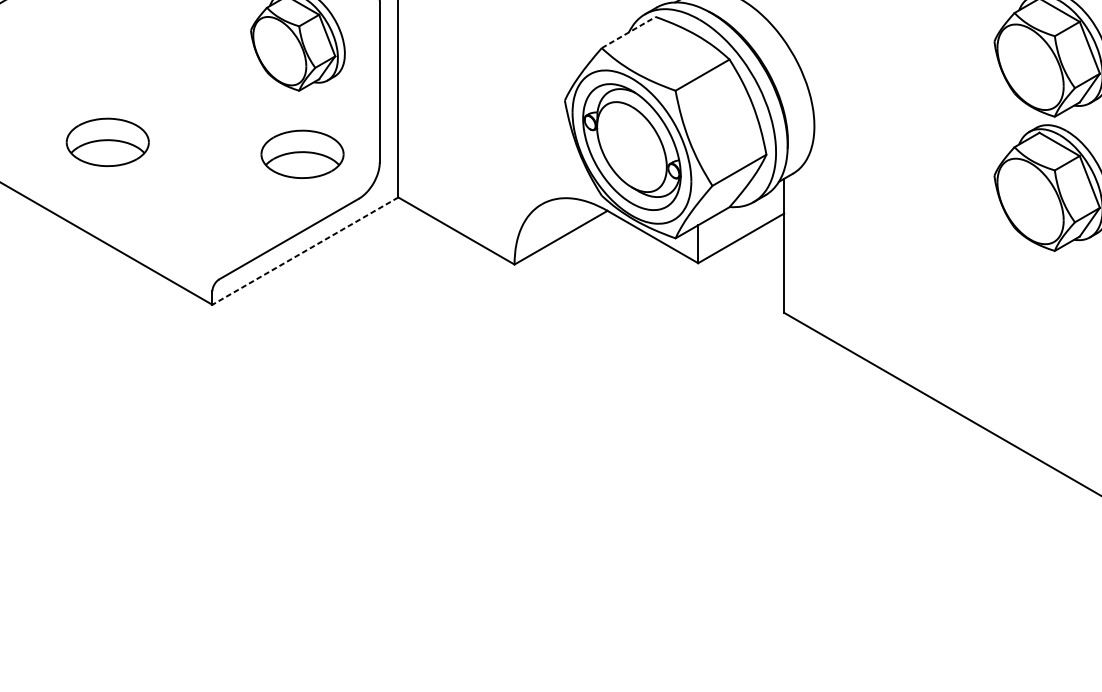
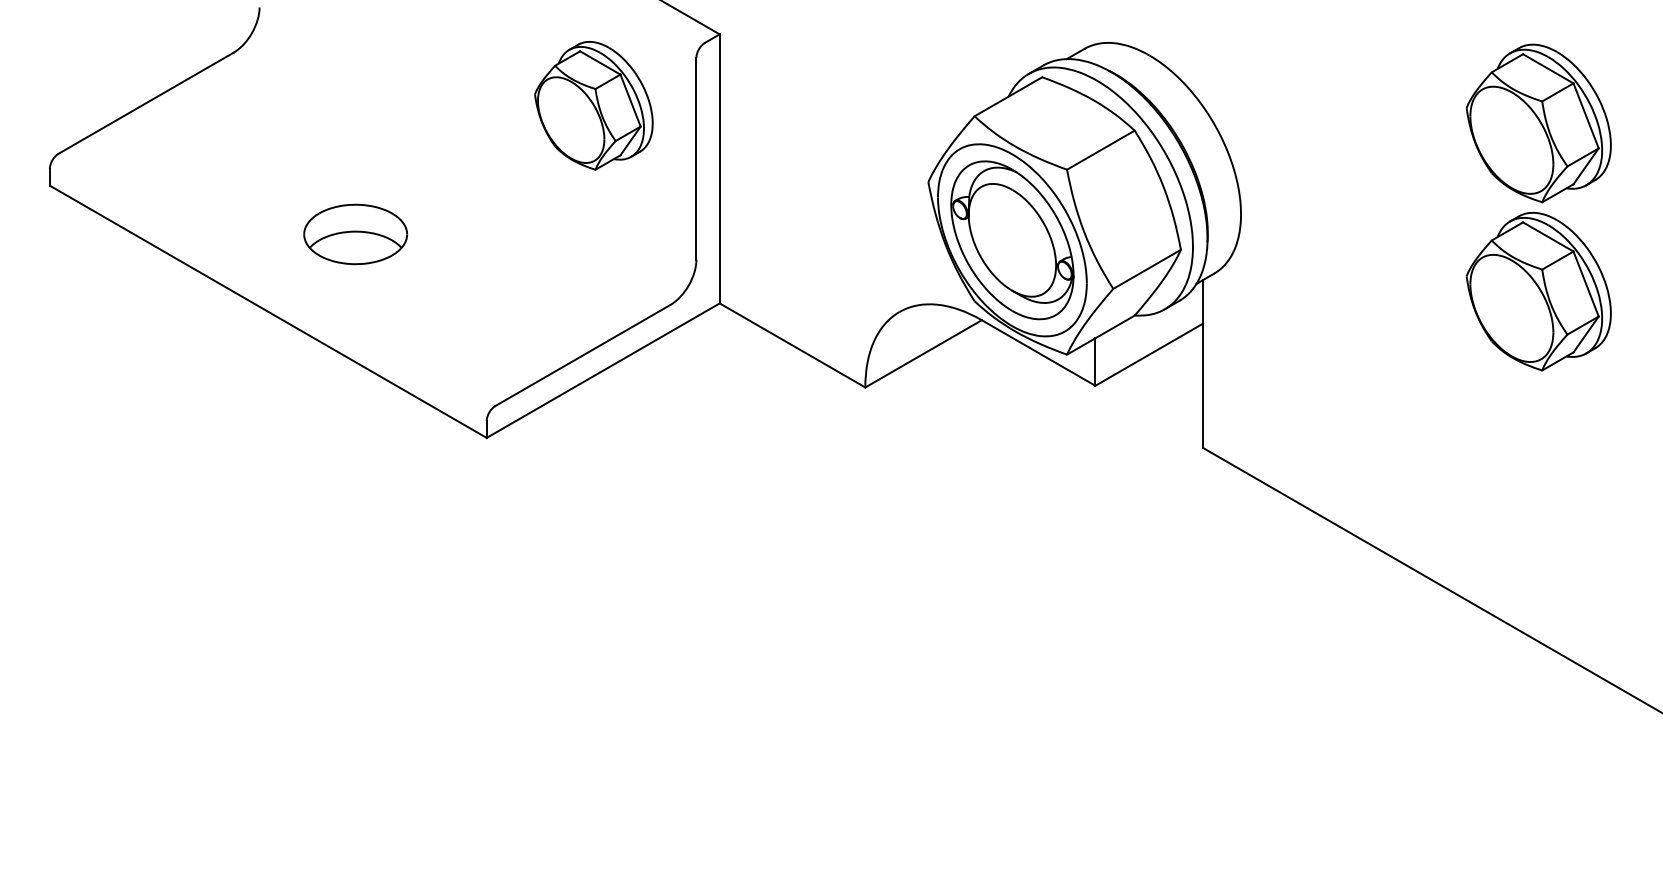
line: (628, 32) -> (1008, 96), dashed -> solid
part: (302, 154) -> (599, 249), removed
line: (305, 251) -> (603, 370), dashed -> solid

